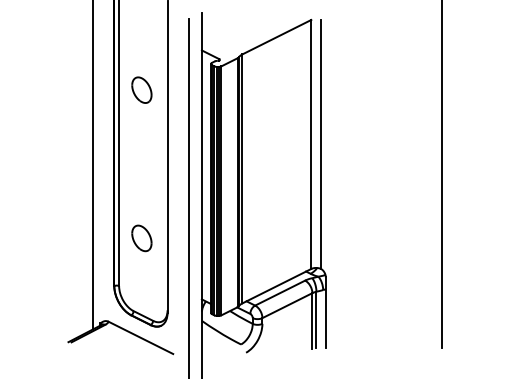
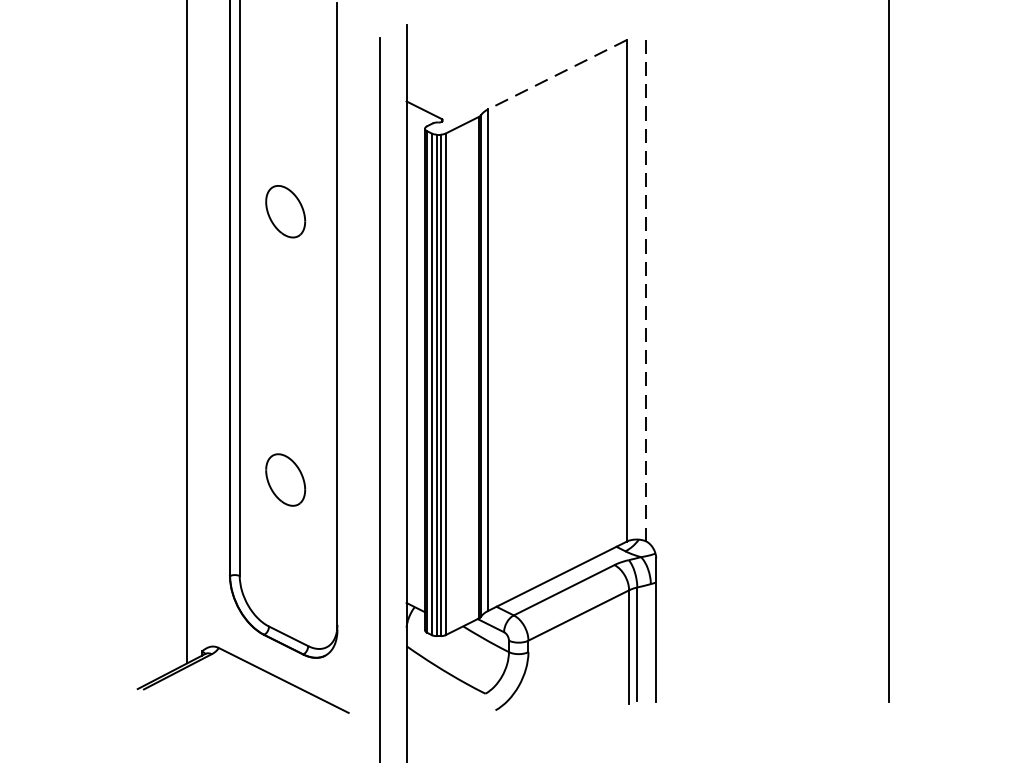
line: (276, 37) -> (556, 75), solid -> dashed
part: (141, 89) -> (284, 210), moved
line: (321, 144) -> (647, 290), solid -> dashed

